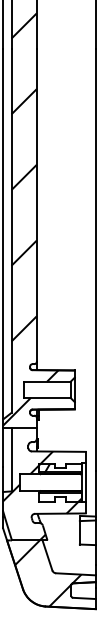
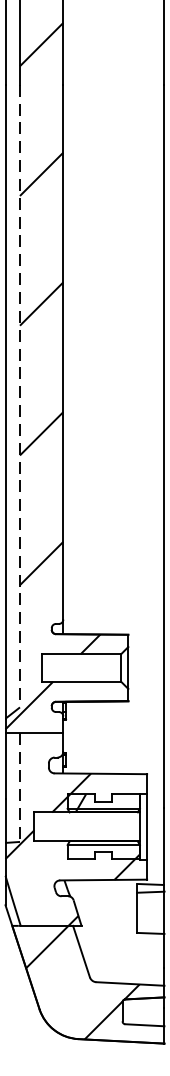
line: (11, 231) -> (19, 396), solid -> dashed
line: (11, 459) -> (19, 787), solid -> dashed

